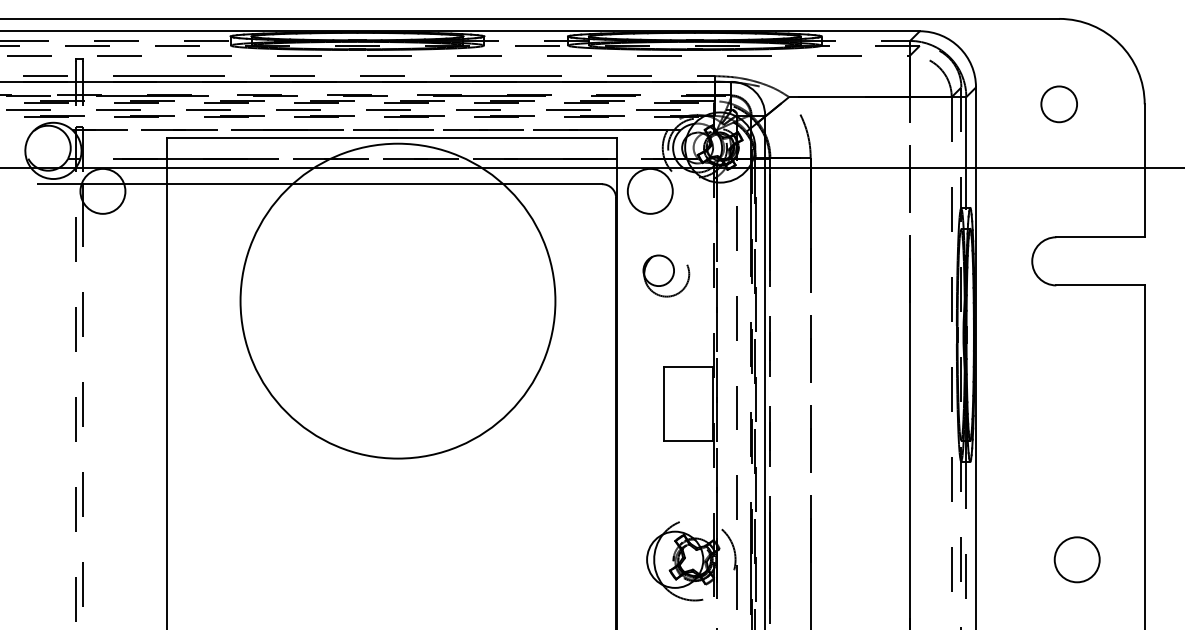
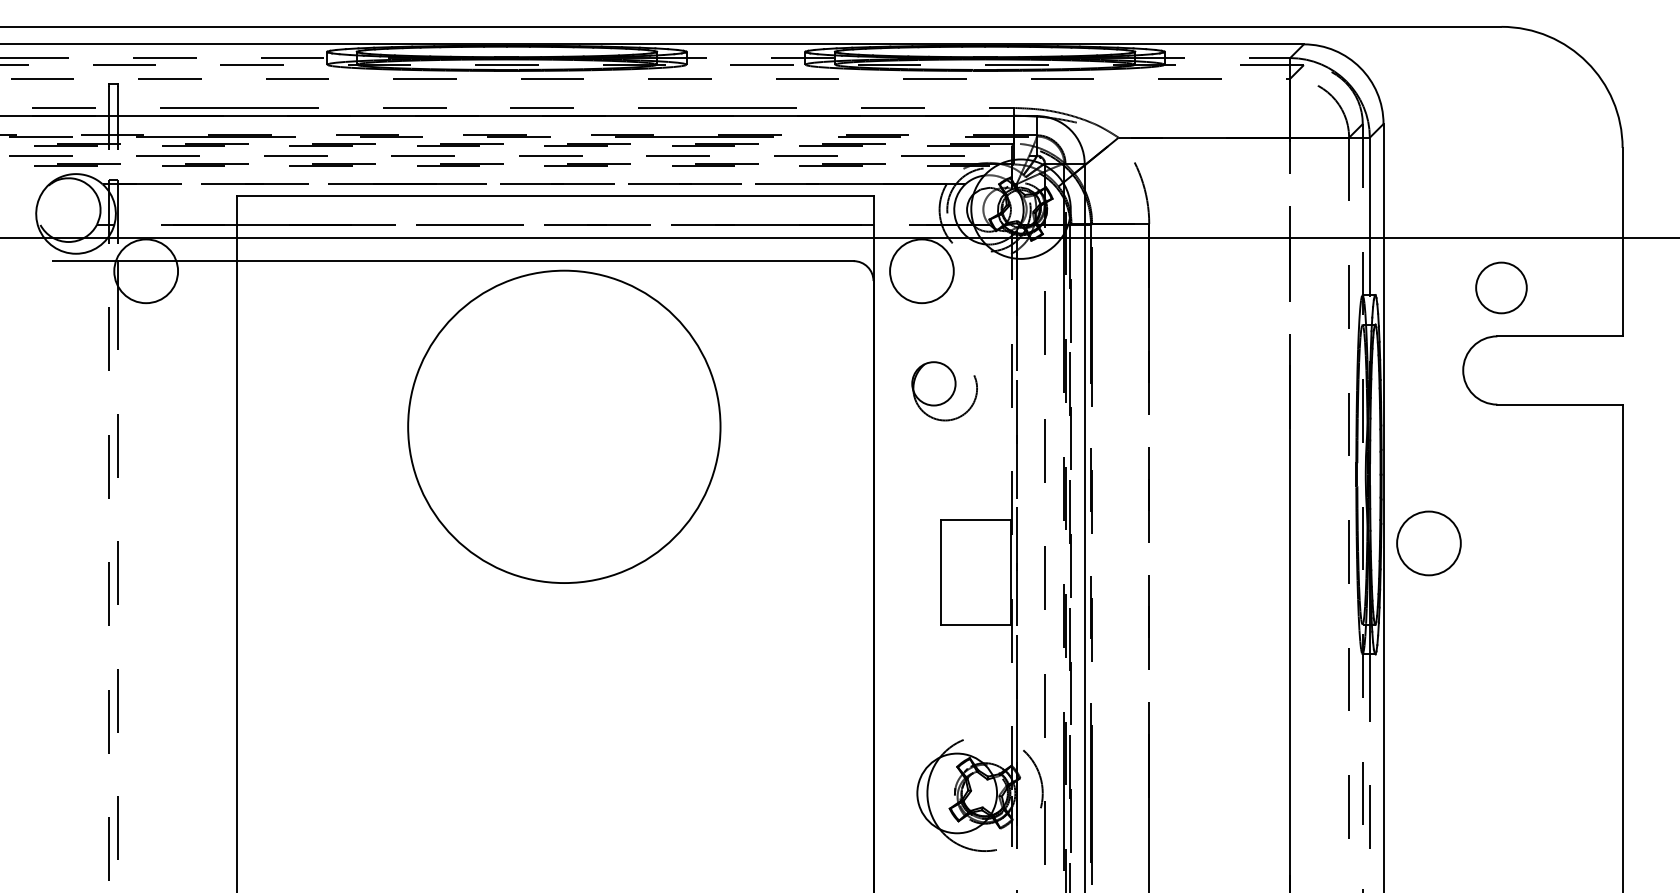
circle: (1059, 104) -> (1501, 287), moved
circle: (398, 300) -> (564, 426), size x0.7
circle: (1076, 559) -> (1428, 543), moved

